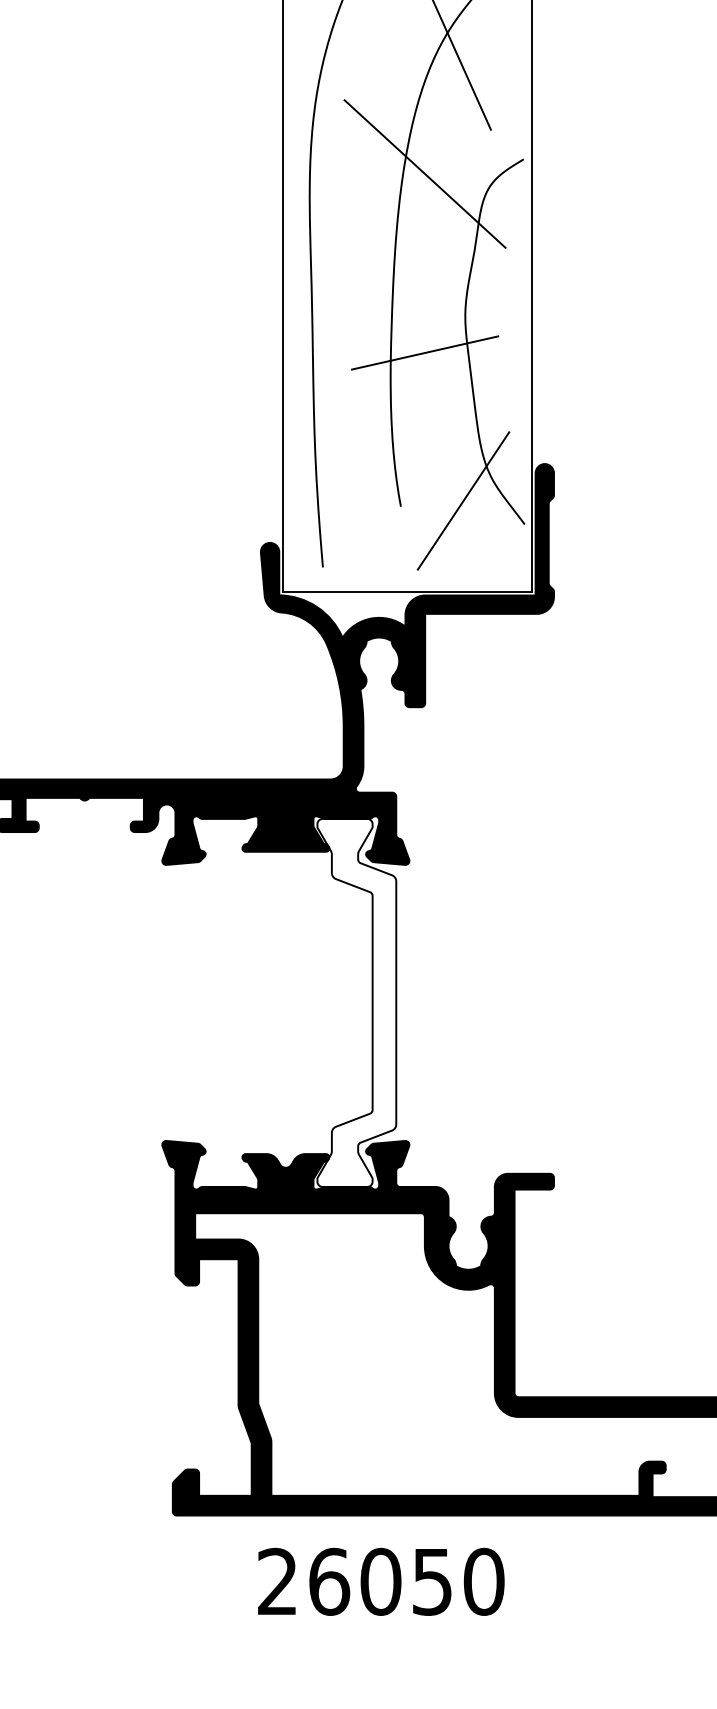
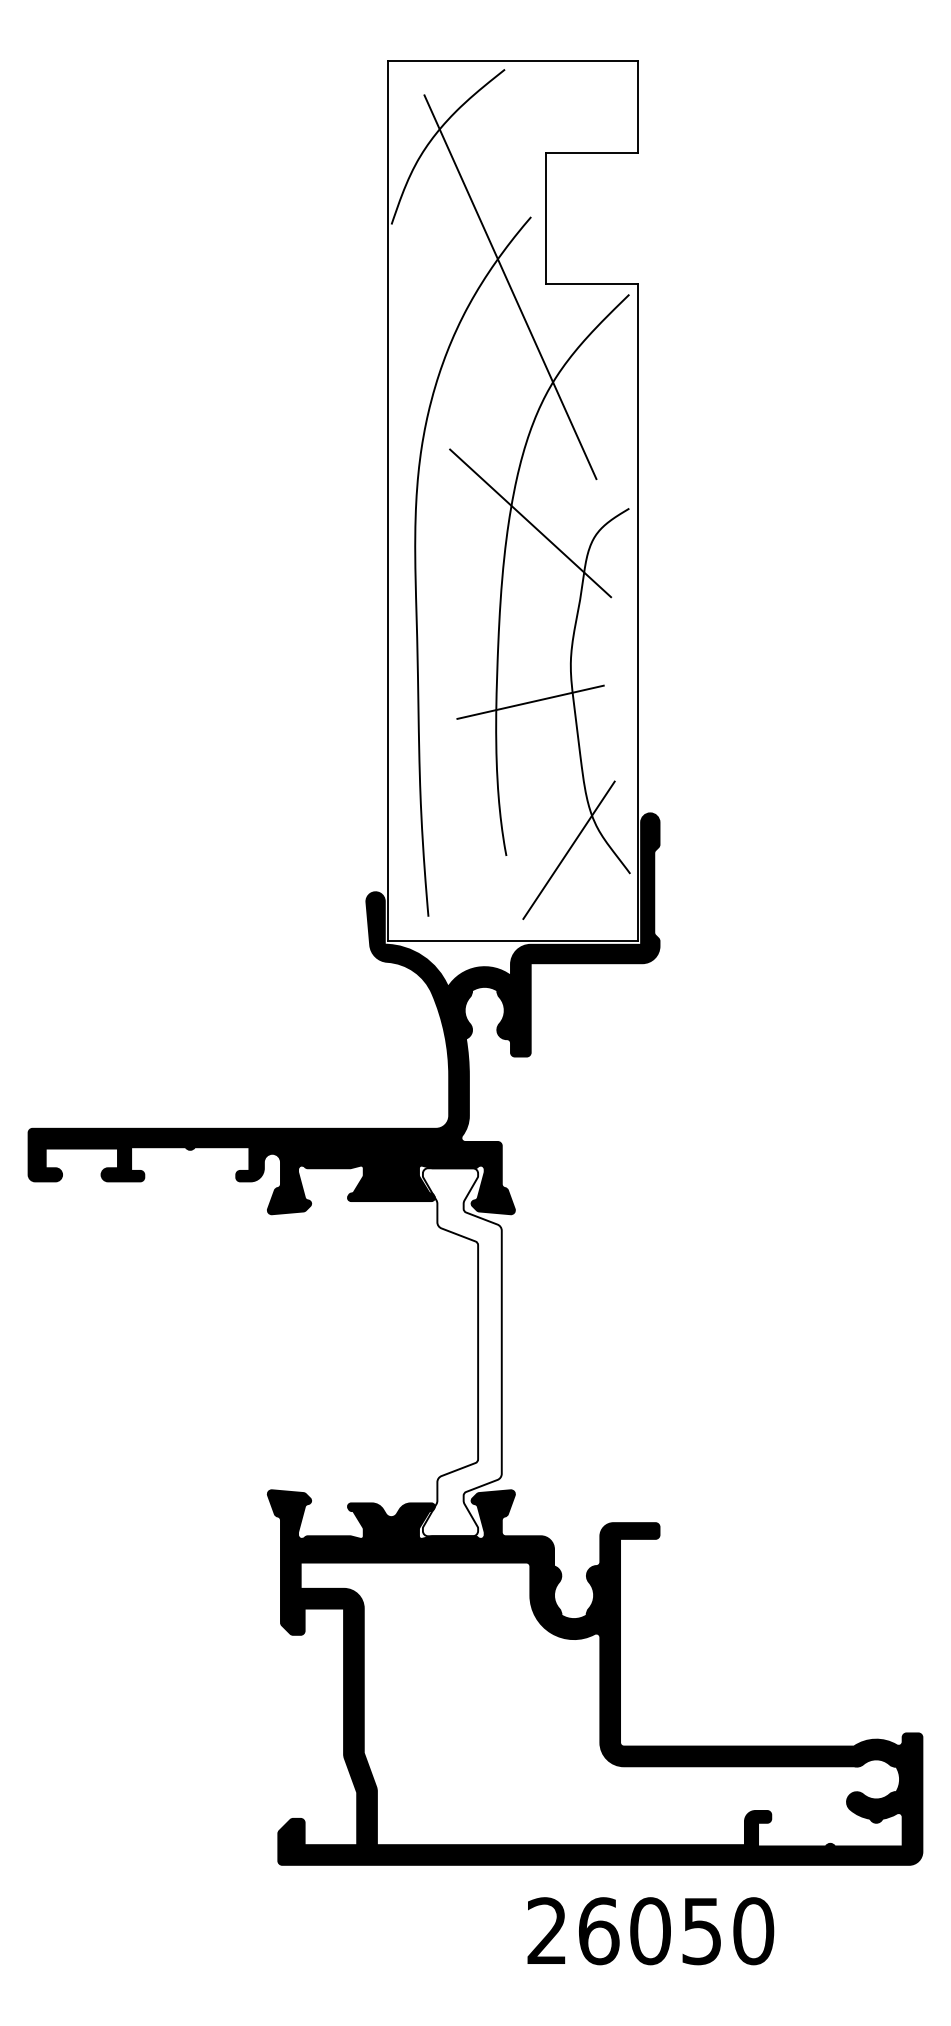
text: (380, 1582) -> (650, 1931), moved

